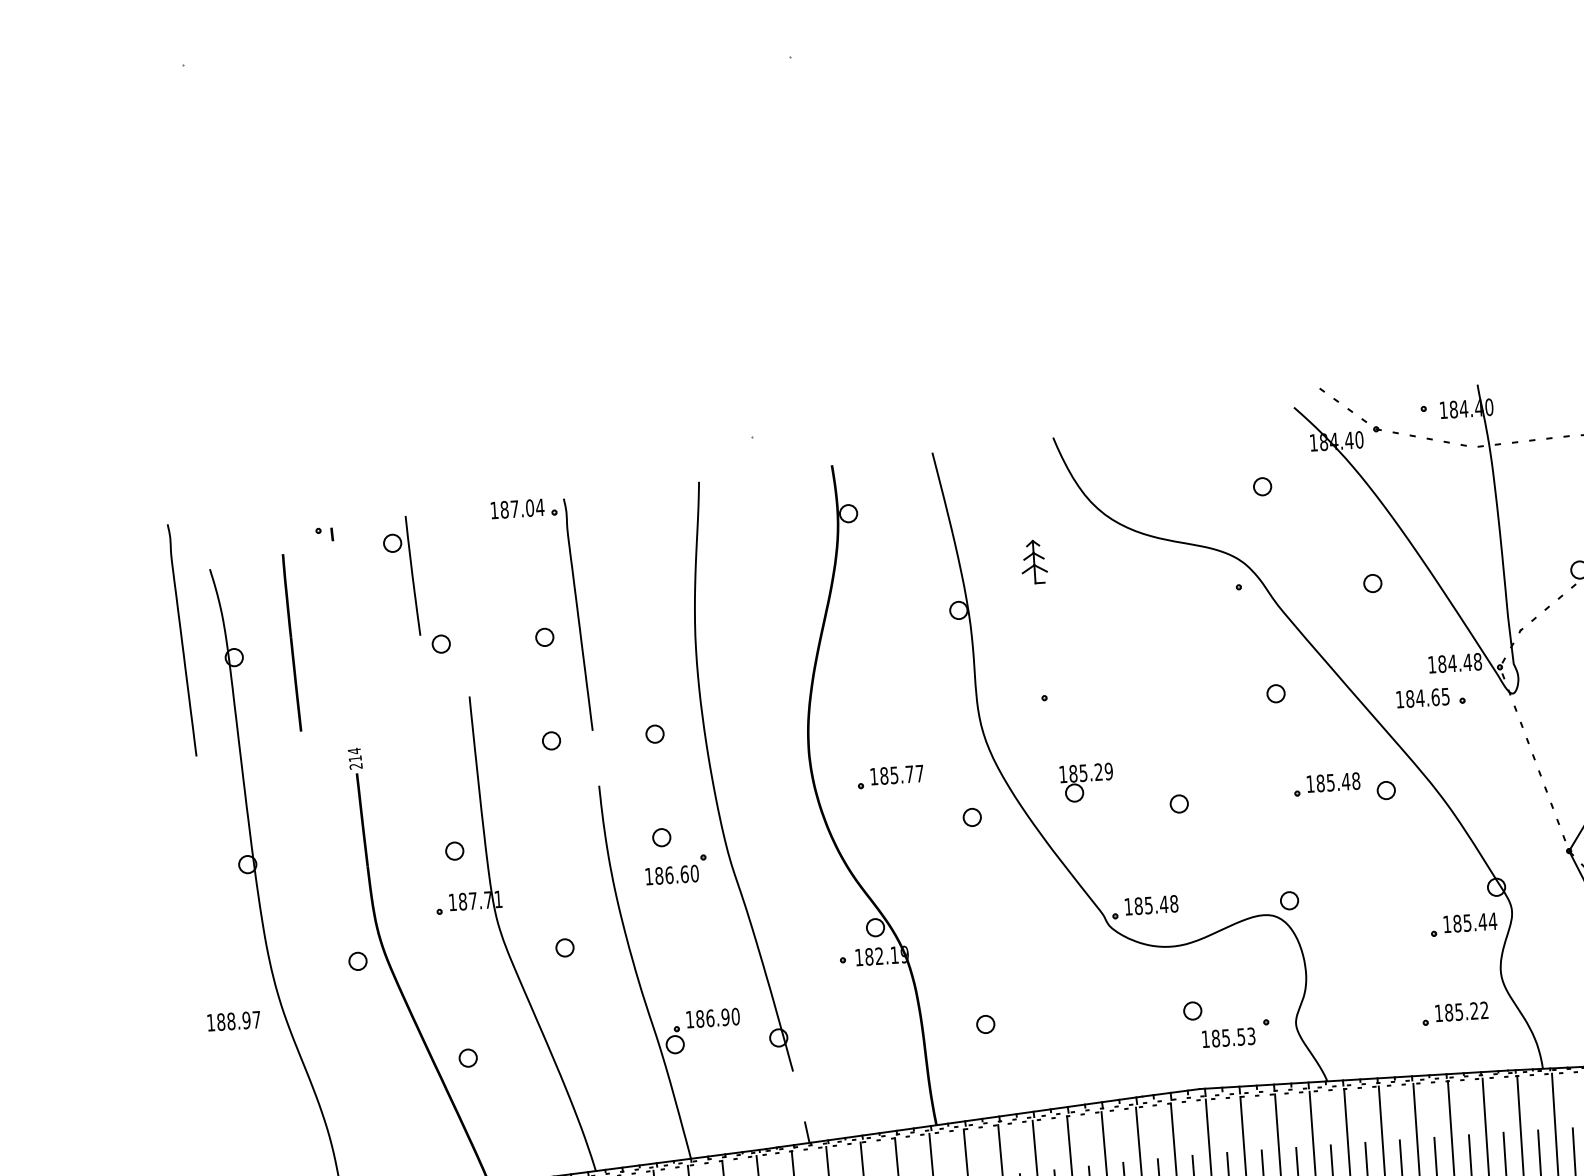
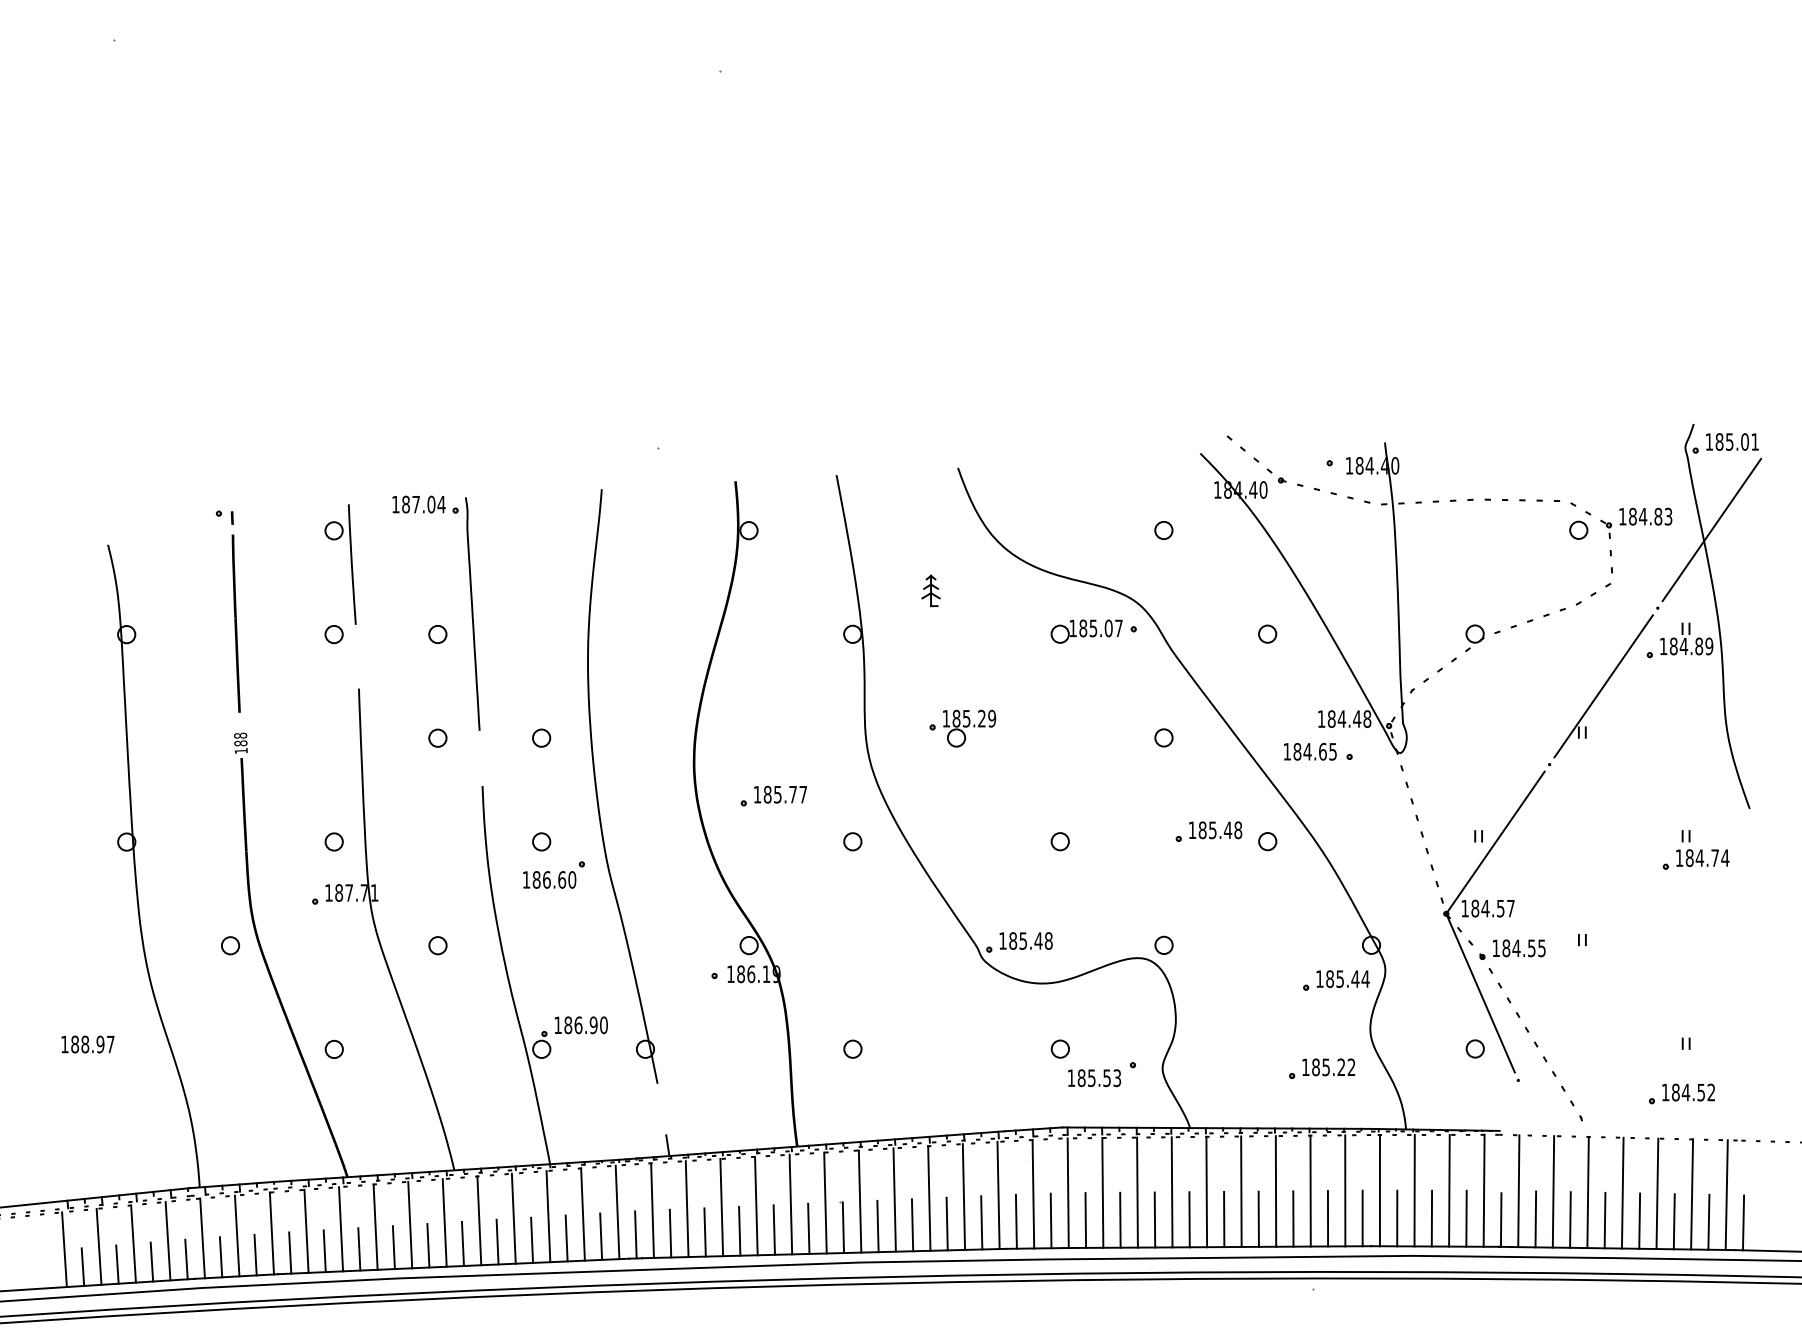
part: (1033, 561) -> (930, 590), size x0.71
part: (411, 574) -> (350, 563), moved
part: (1191, 592) -> (1086, 631), added
curve: (181, 639) -> (75, 613), removed
line: (291, 642) -> (235, 623), moved
text: (354, 758) -> (240, 743), 214 -> 188
part: (1086, 782) -> (969, 728), moved
text: (879, 956) -> (751, 974), 182.19 -> 186.19
text: (233, 1021) -> (87, 1044), moved

